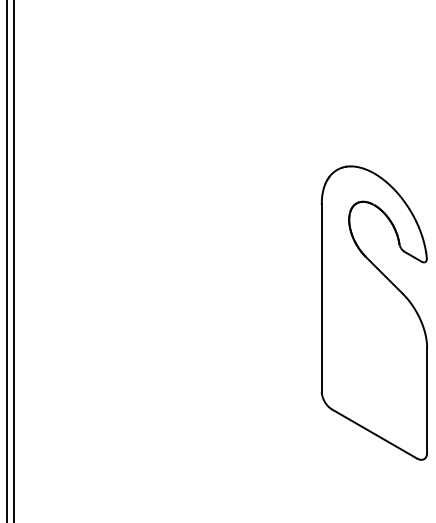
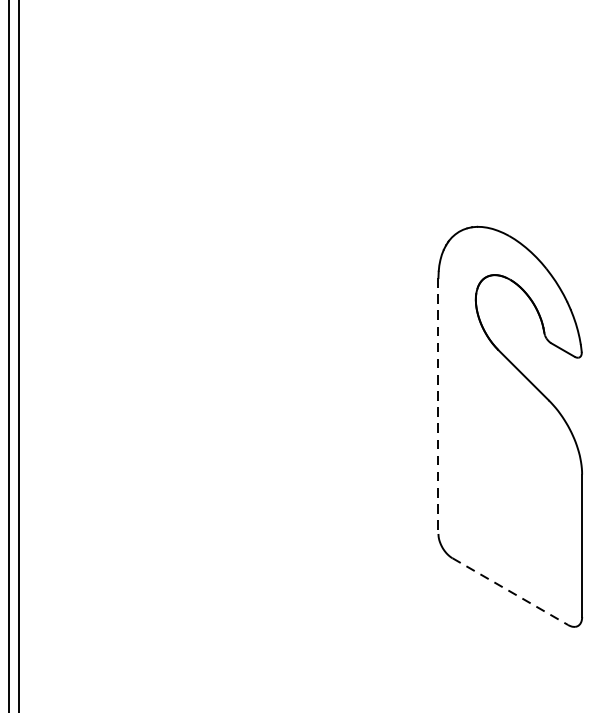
line: (321, 297) -> (438, 405), solid -> dashed
line: (374, 433) -> (510, 590), solid -> dashed

